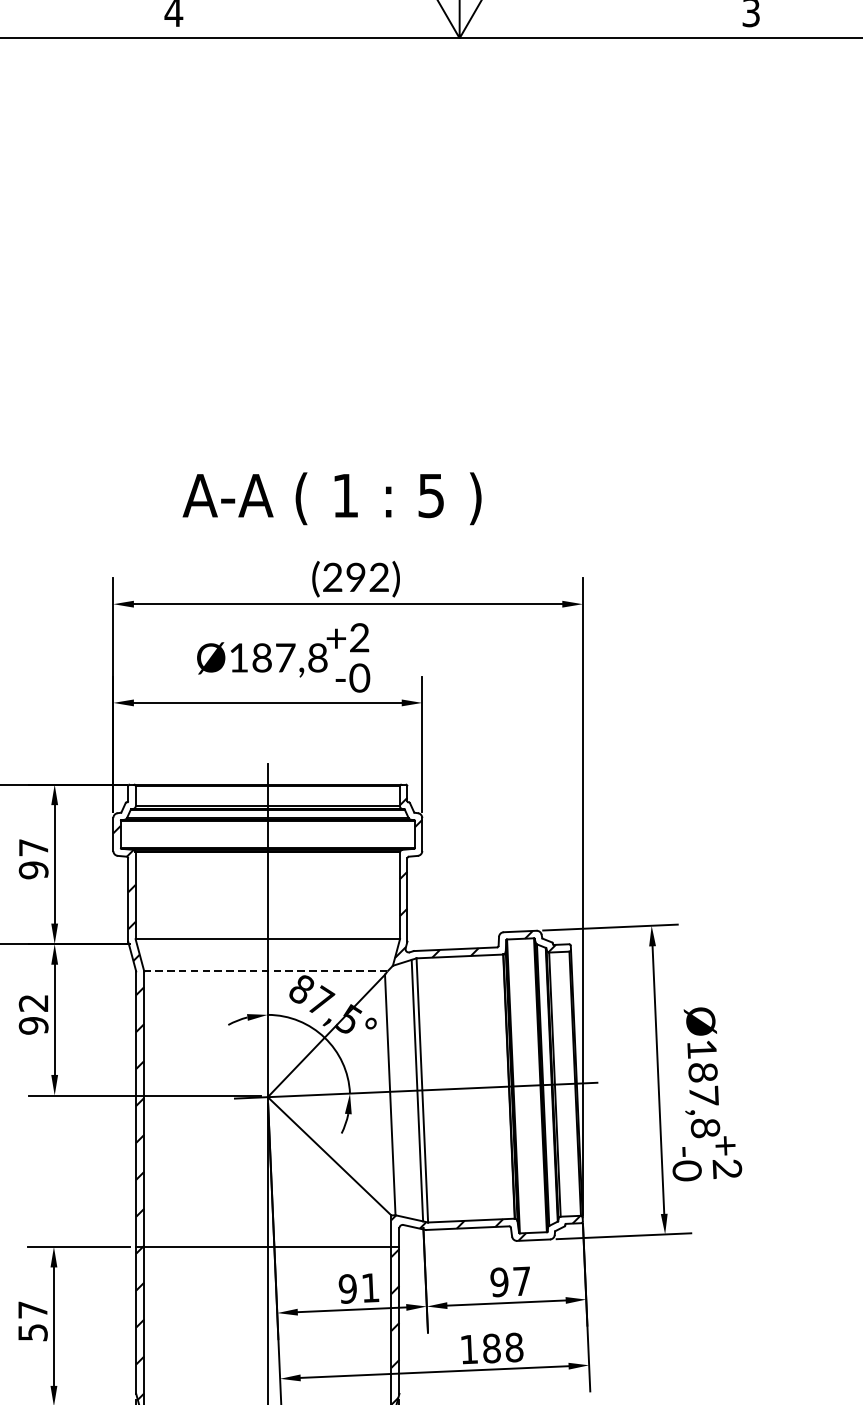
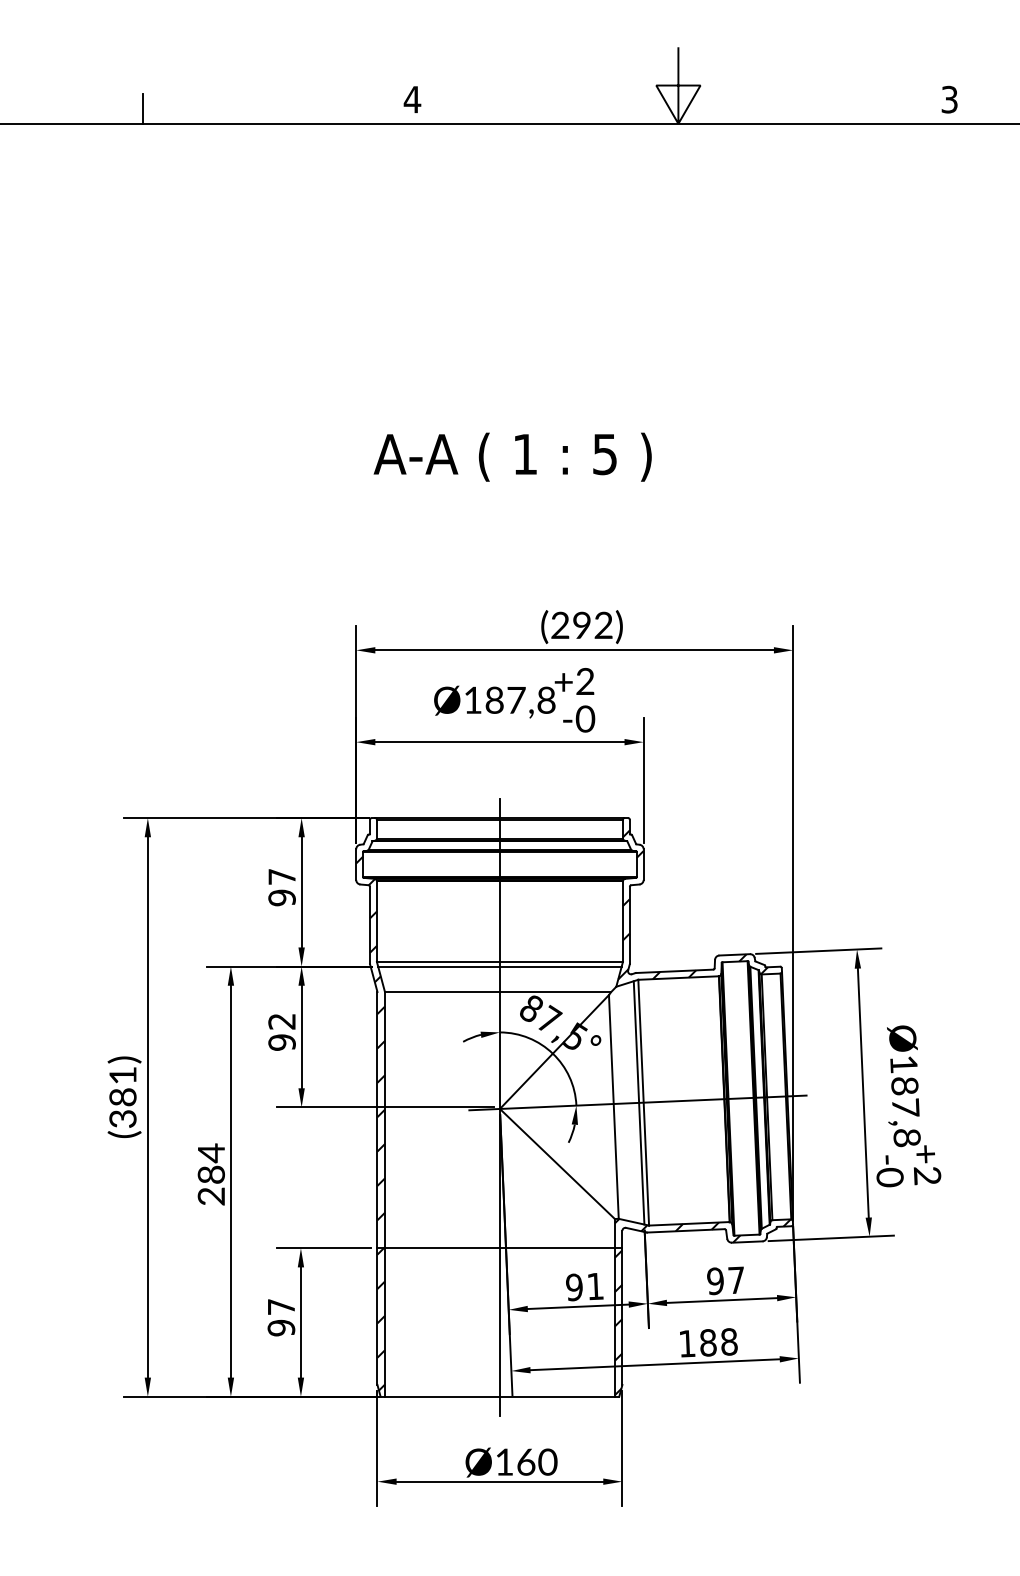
text: (331, 497) -> (512, 456), moved
line: (267, 944) -> (499, 966), added
line: (265, 971) -> (497, 992), dashed -> solid
text: (33, 1332) -> (281, 1327), 57 -> 97

